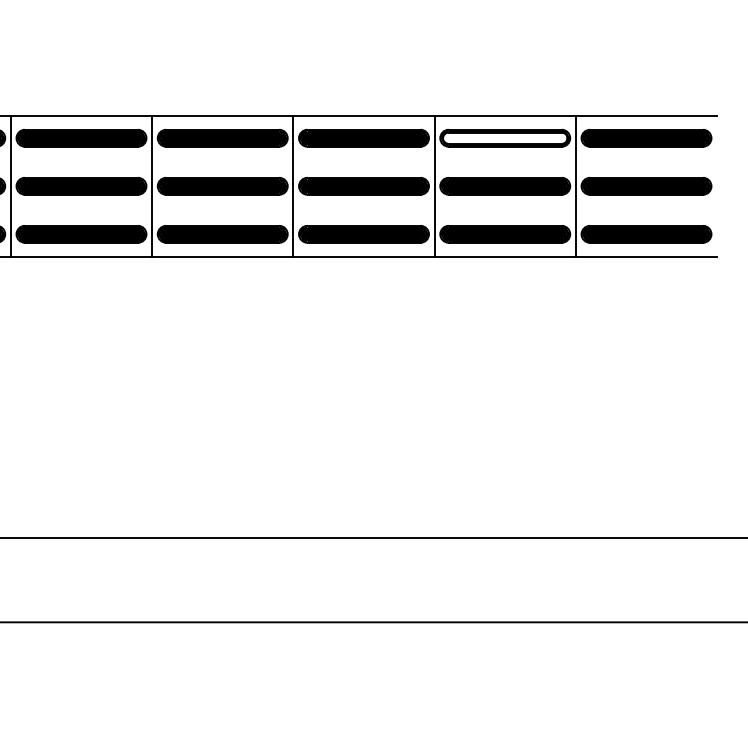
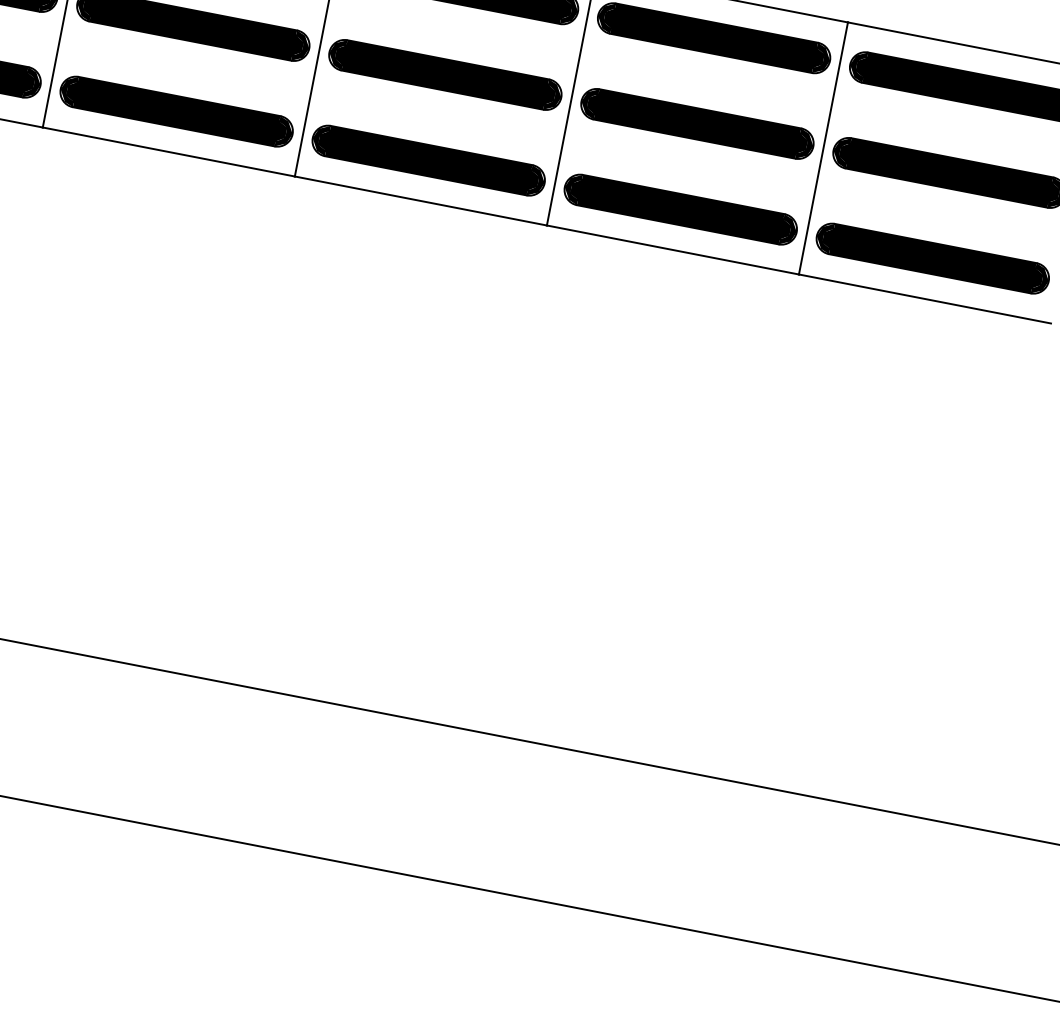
fill: (504, 137) -> (713, 36), added

